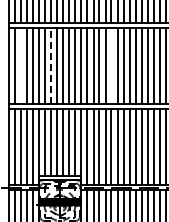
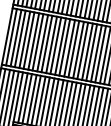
line: (21, 65) -> (16, 37), added
line: (50, 65) -> (37, 41), dashed -> solid
line: (111, 65) -> (82, 50), added

